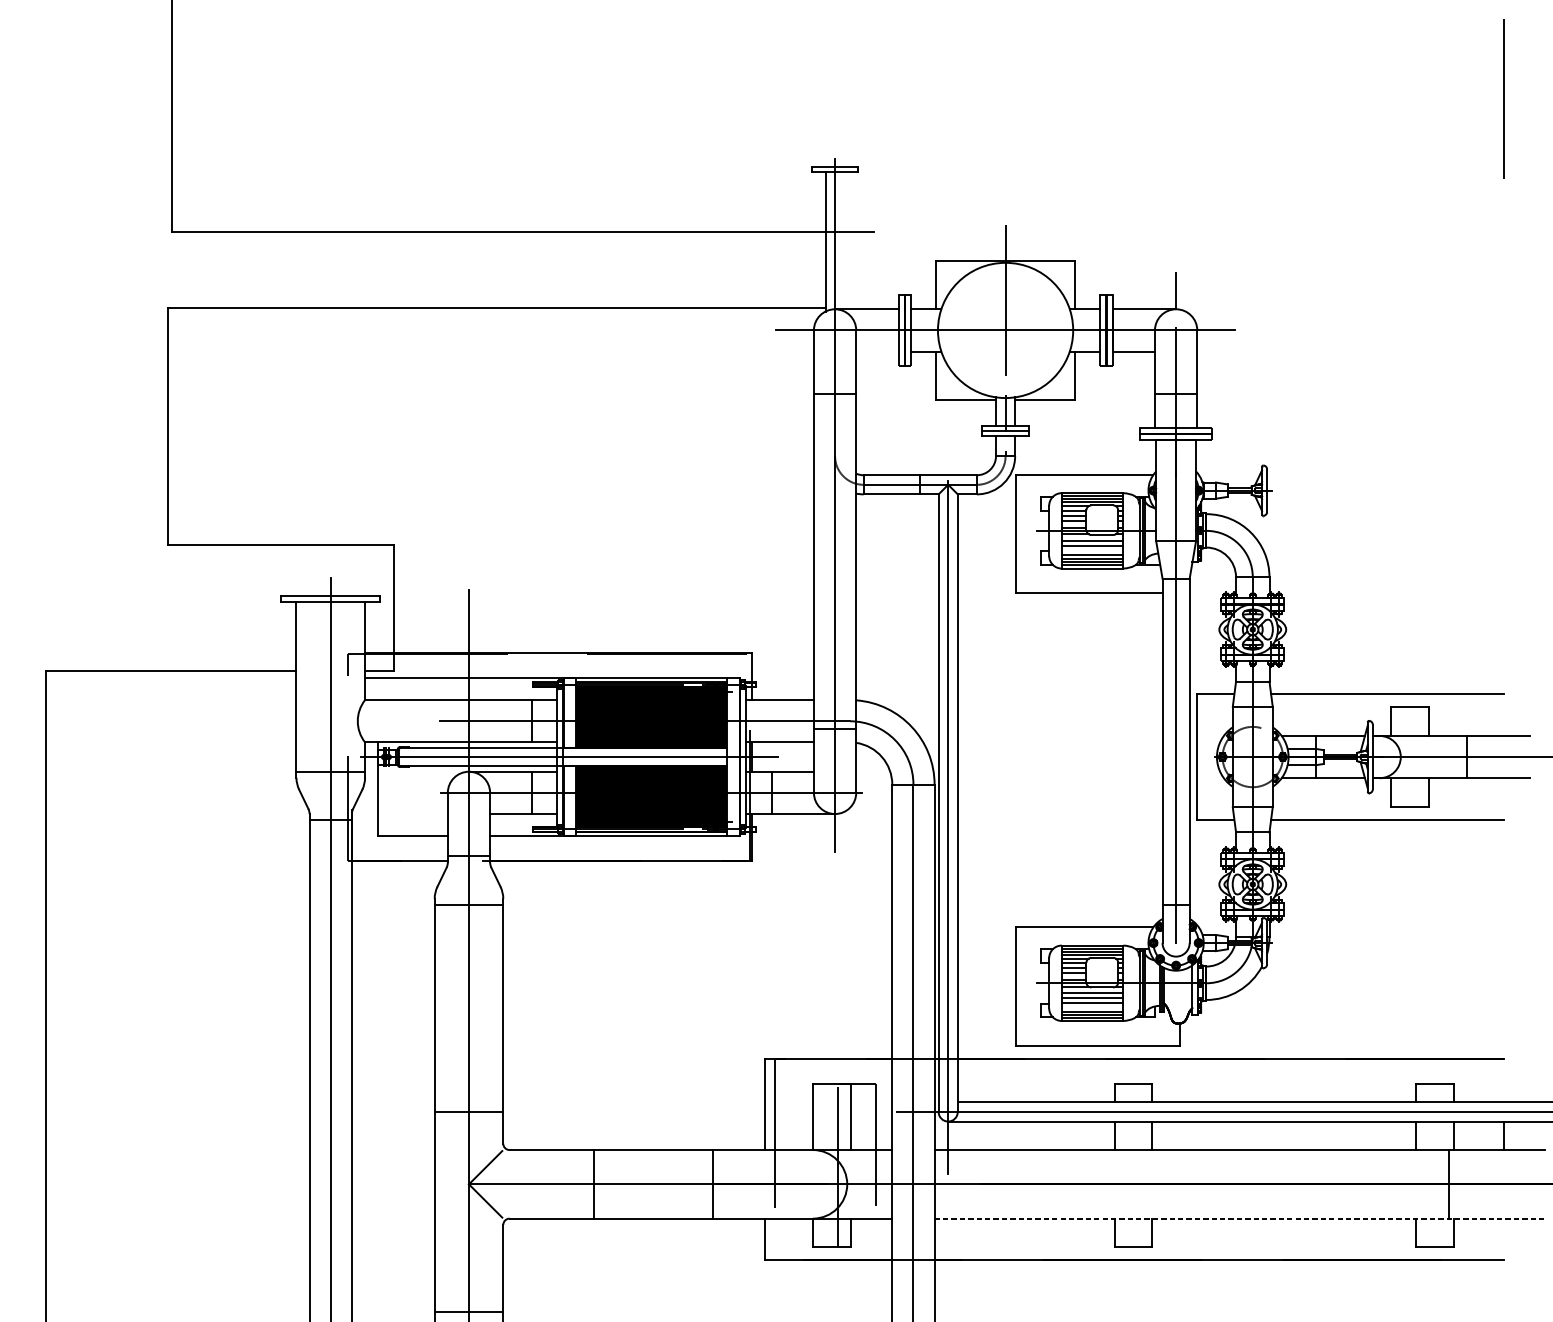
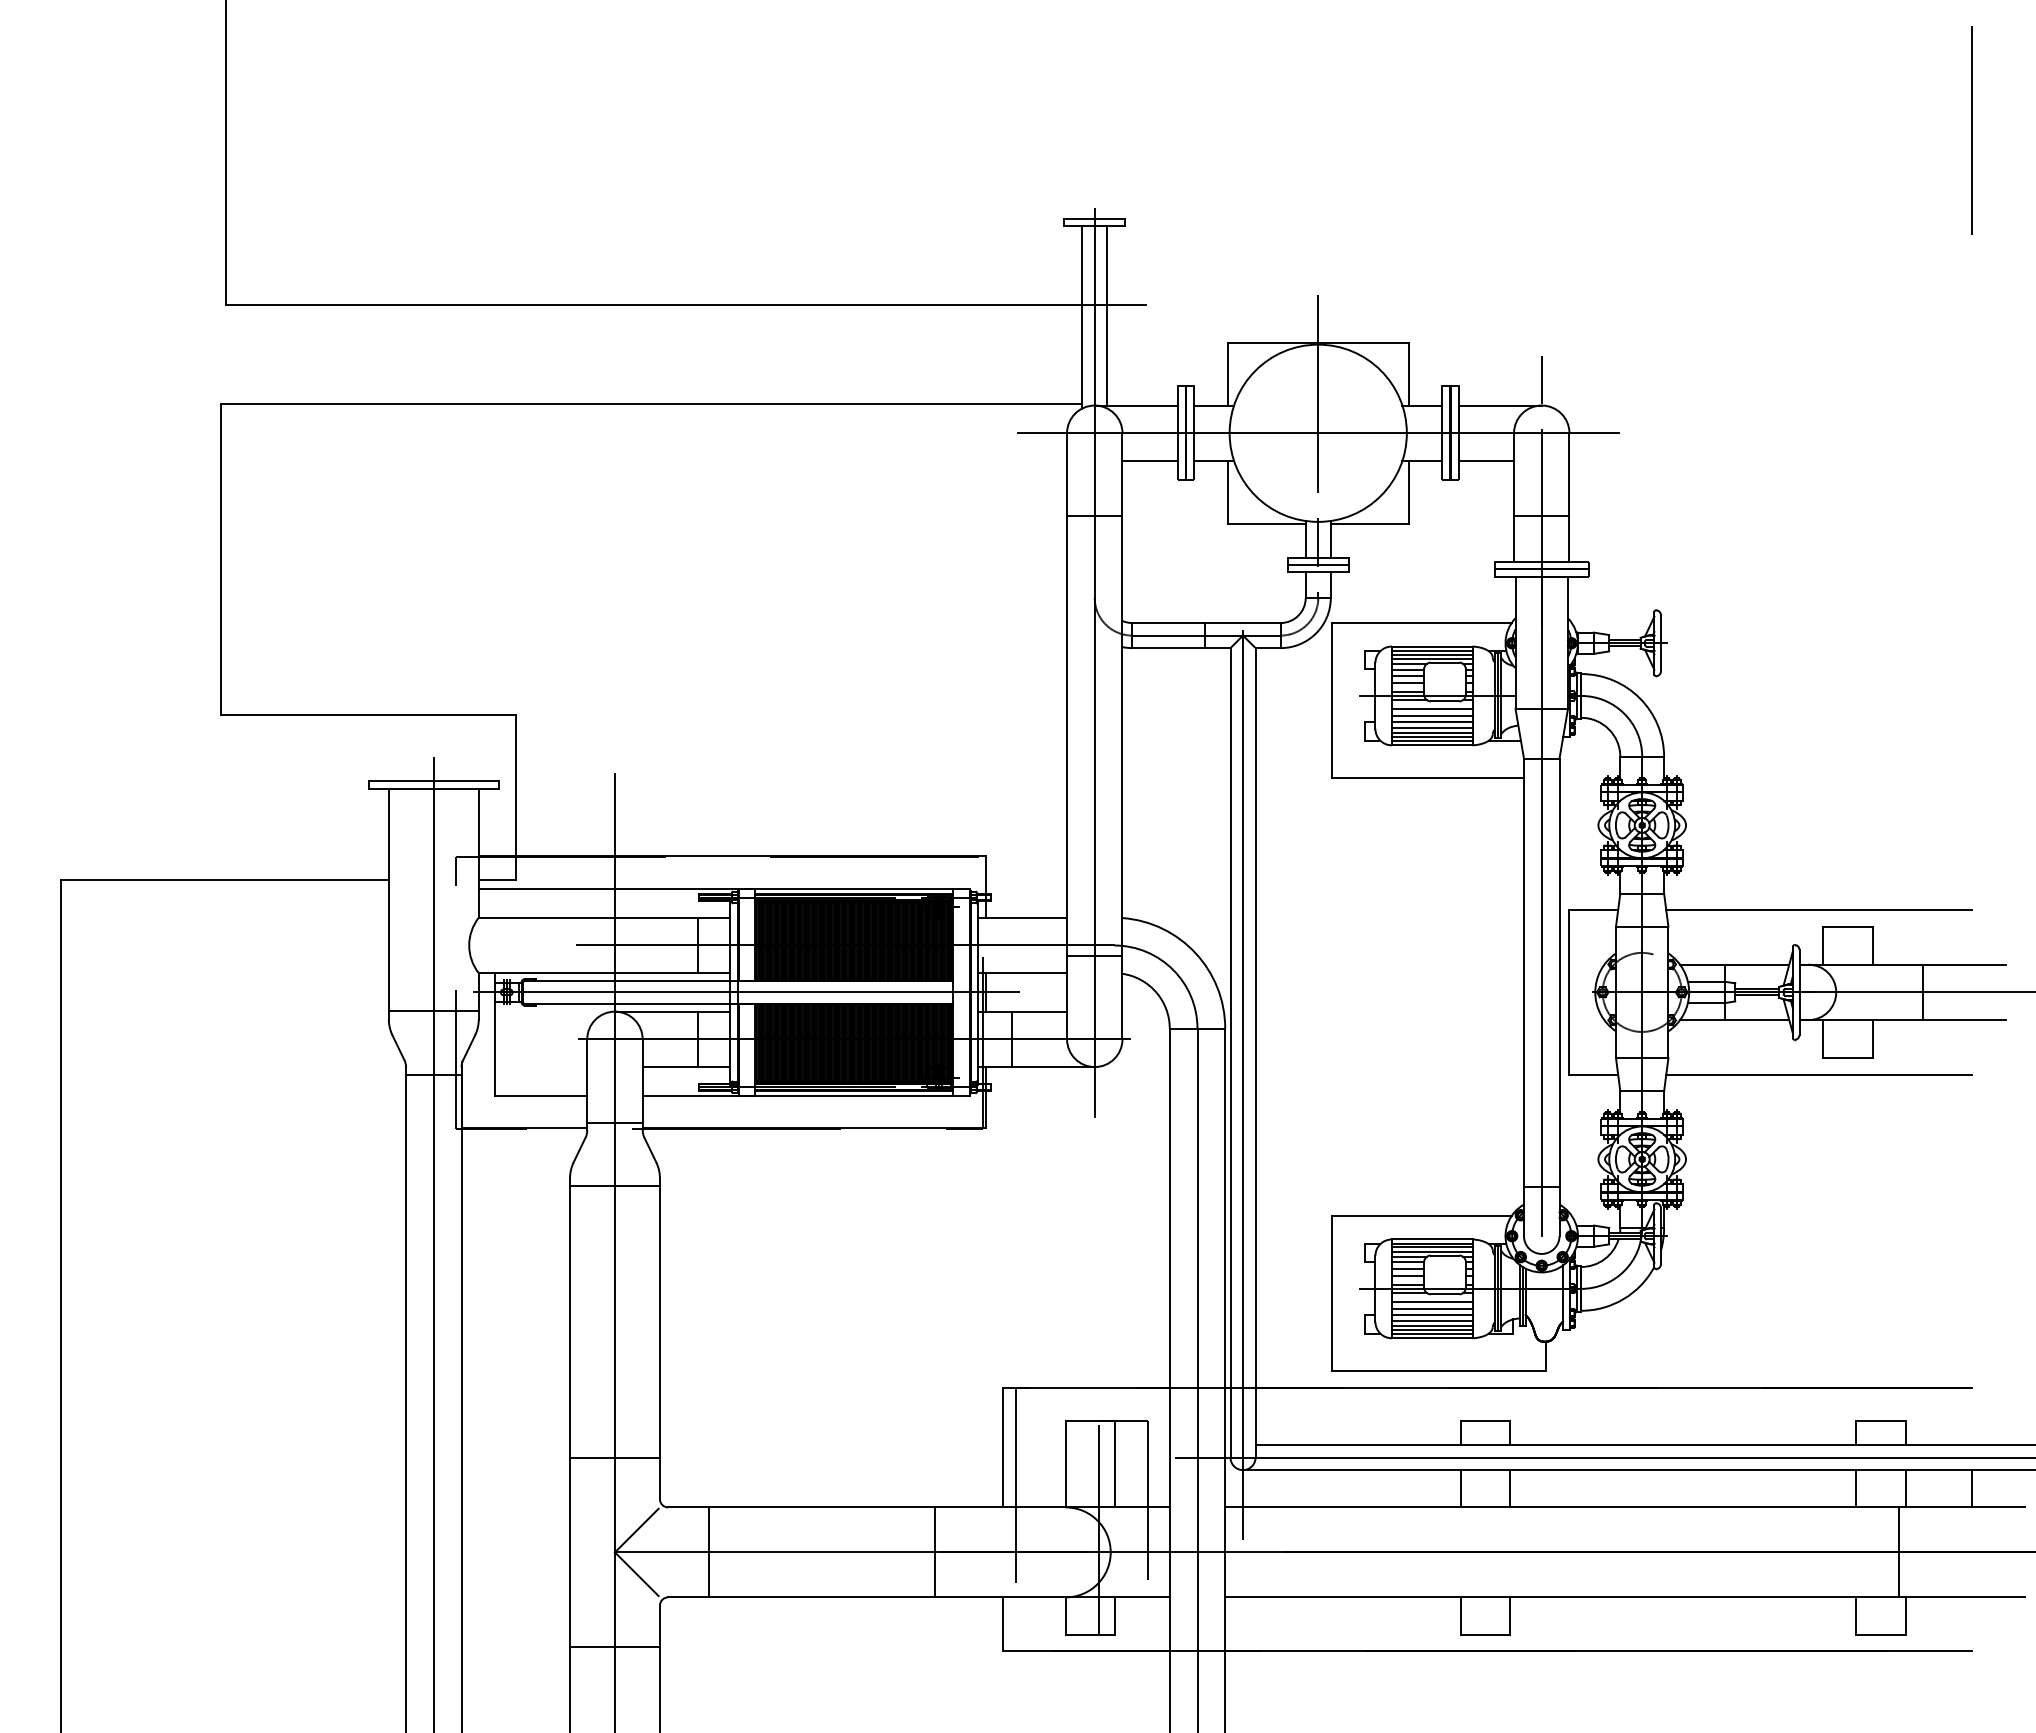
line: (844, 240) -> (1107, 315), added
line: (876, 351) -> (1149, 460), added
line: (1092, 551) -> (1431, 722), added
line: (1092, 1008) -> (1431, 1321), added
line: (593, 1184) -> (709, 1552), moved
line: (1240, 1218) -> (1625, 1597), dashed -> solid
line: (468, 1311) -> (614, 1646), moved

